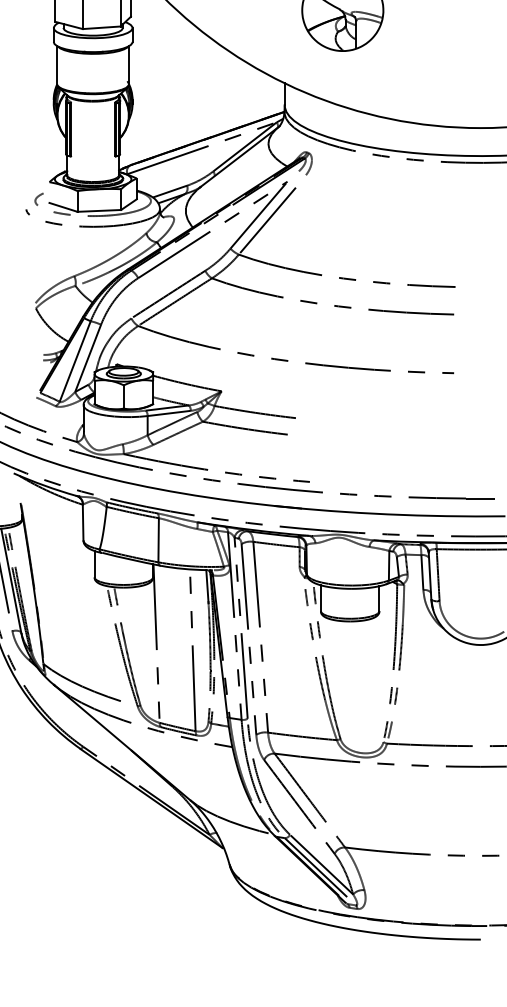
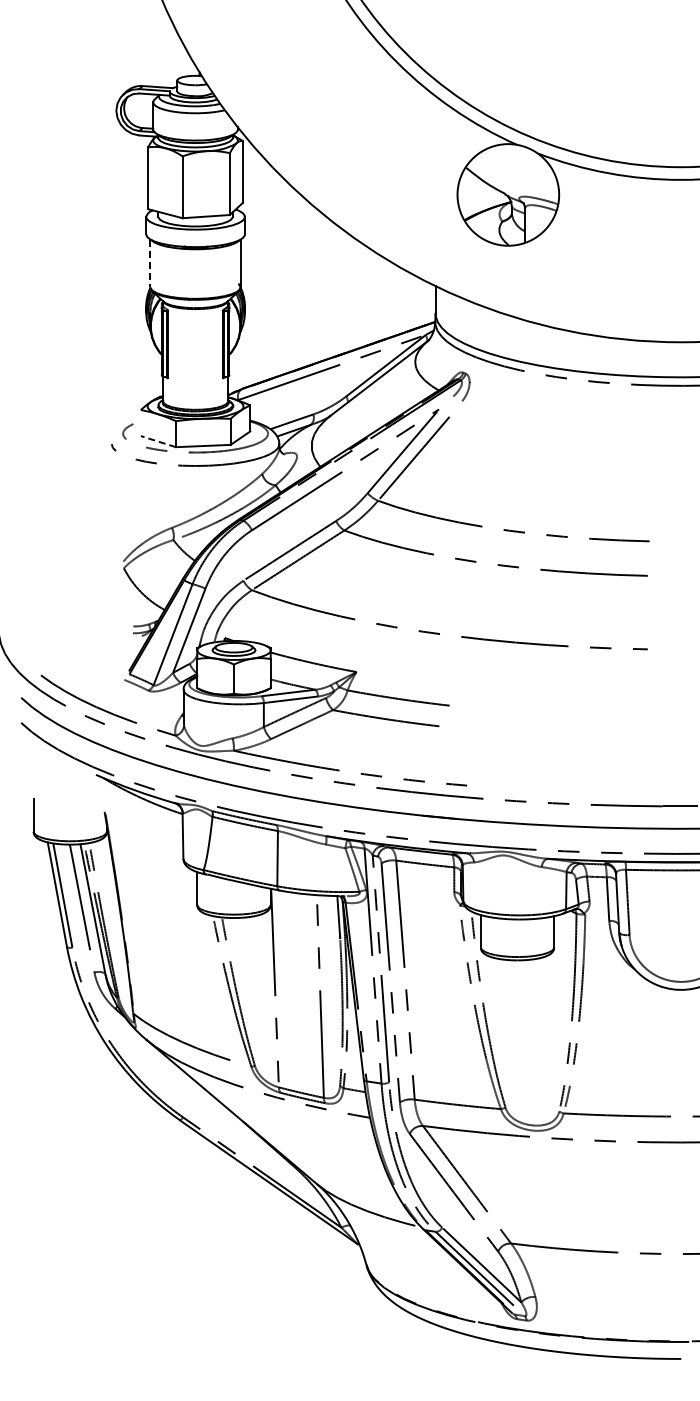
line: (57, 65) -> (150, 263), solid -> dashed
line: (62, 207) -> (157, 441), solid -> dashed

